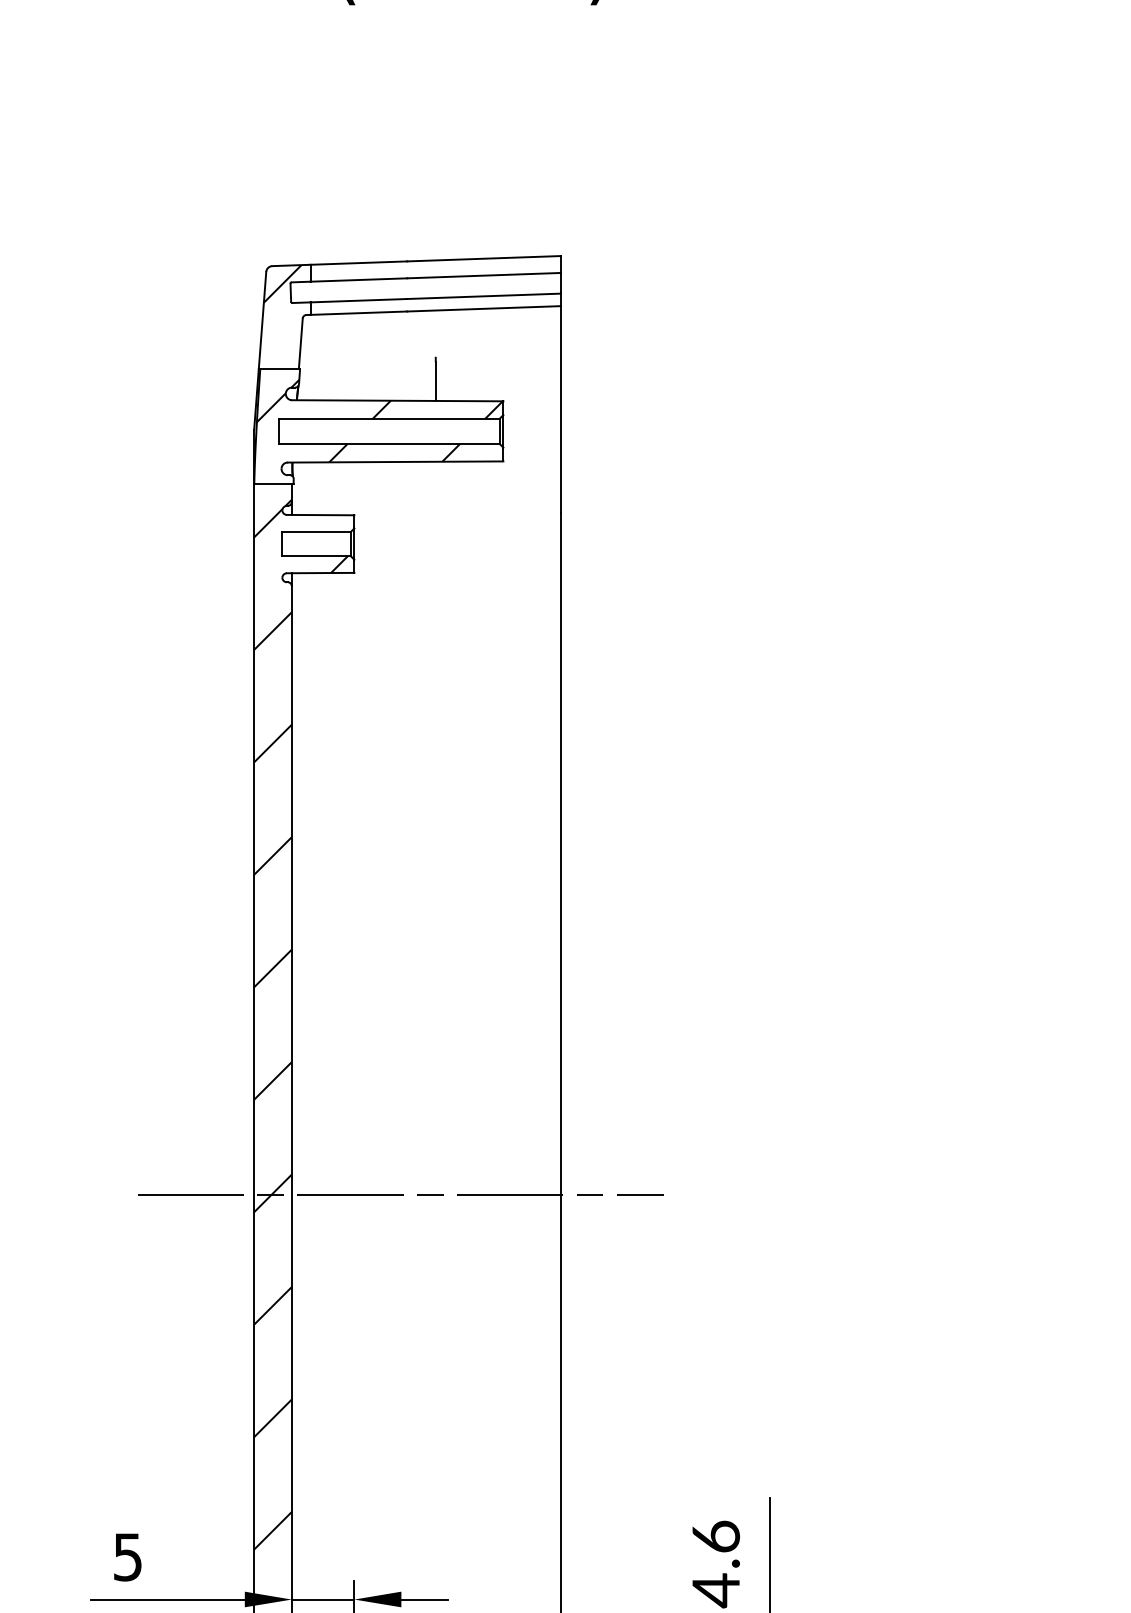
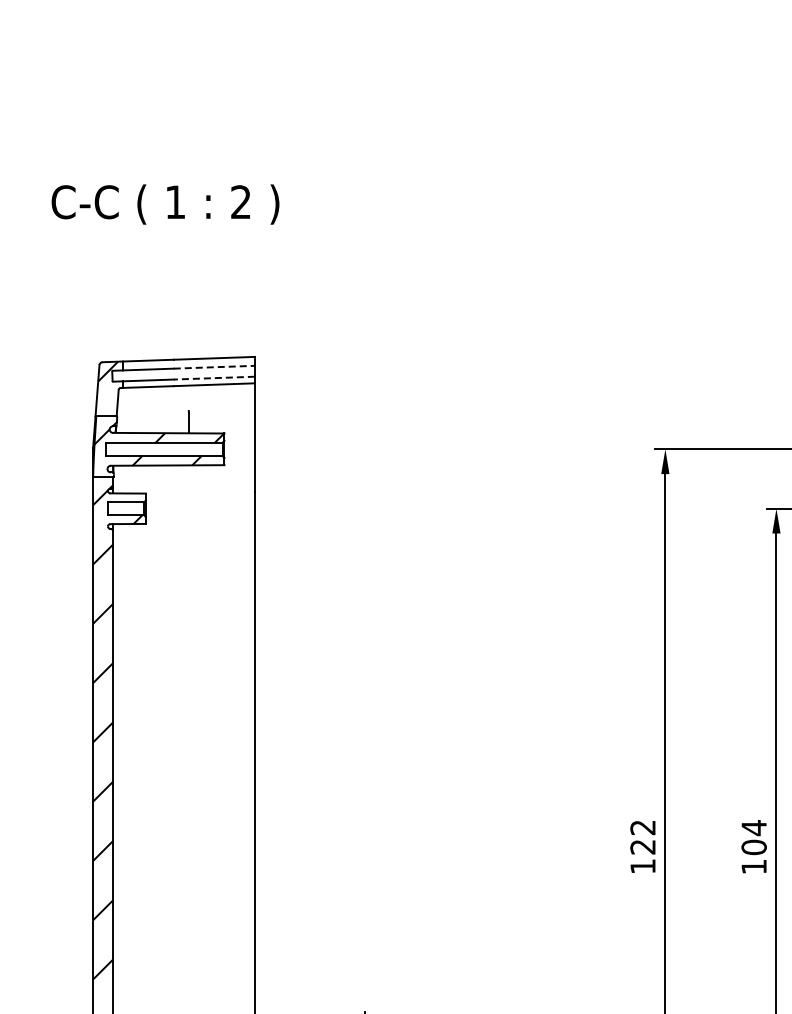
line: (484, 276) -> (214, 367), solid -> dashed
line: (484, 296) -> (214, 378), solid -> dashed
line: (400, 1196) -> (170, 852), removed

